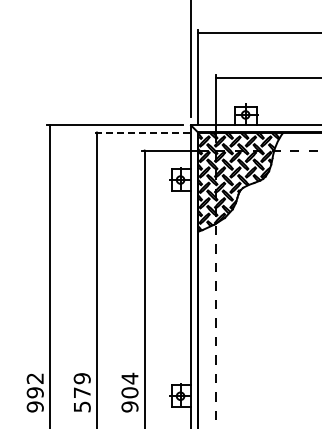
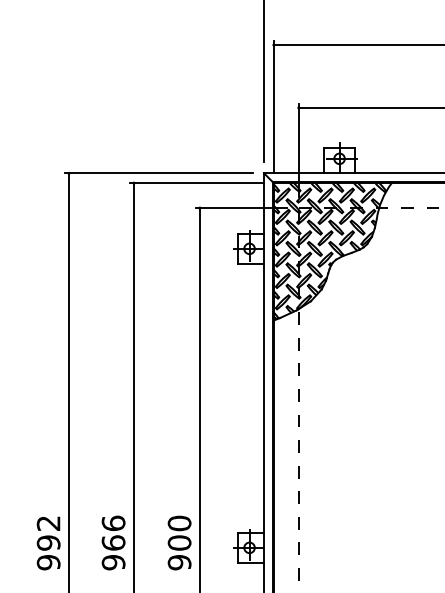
line: (142, 132) -> (196, 183), dashed -> solid
text: (129, 378) -> (178, 523), 904 -> 900
text: (81, 392) -> (112, 542), 579 -> 966

